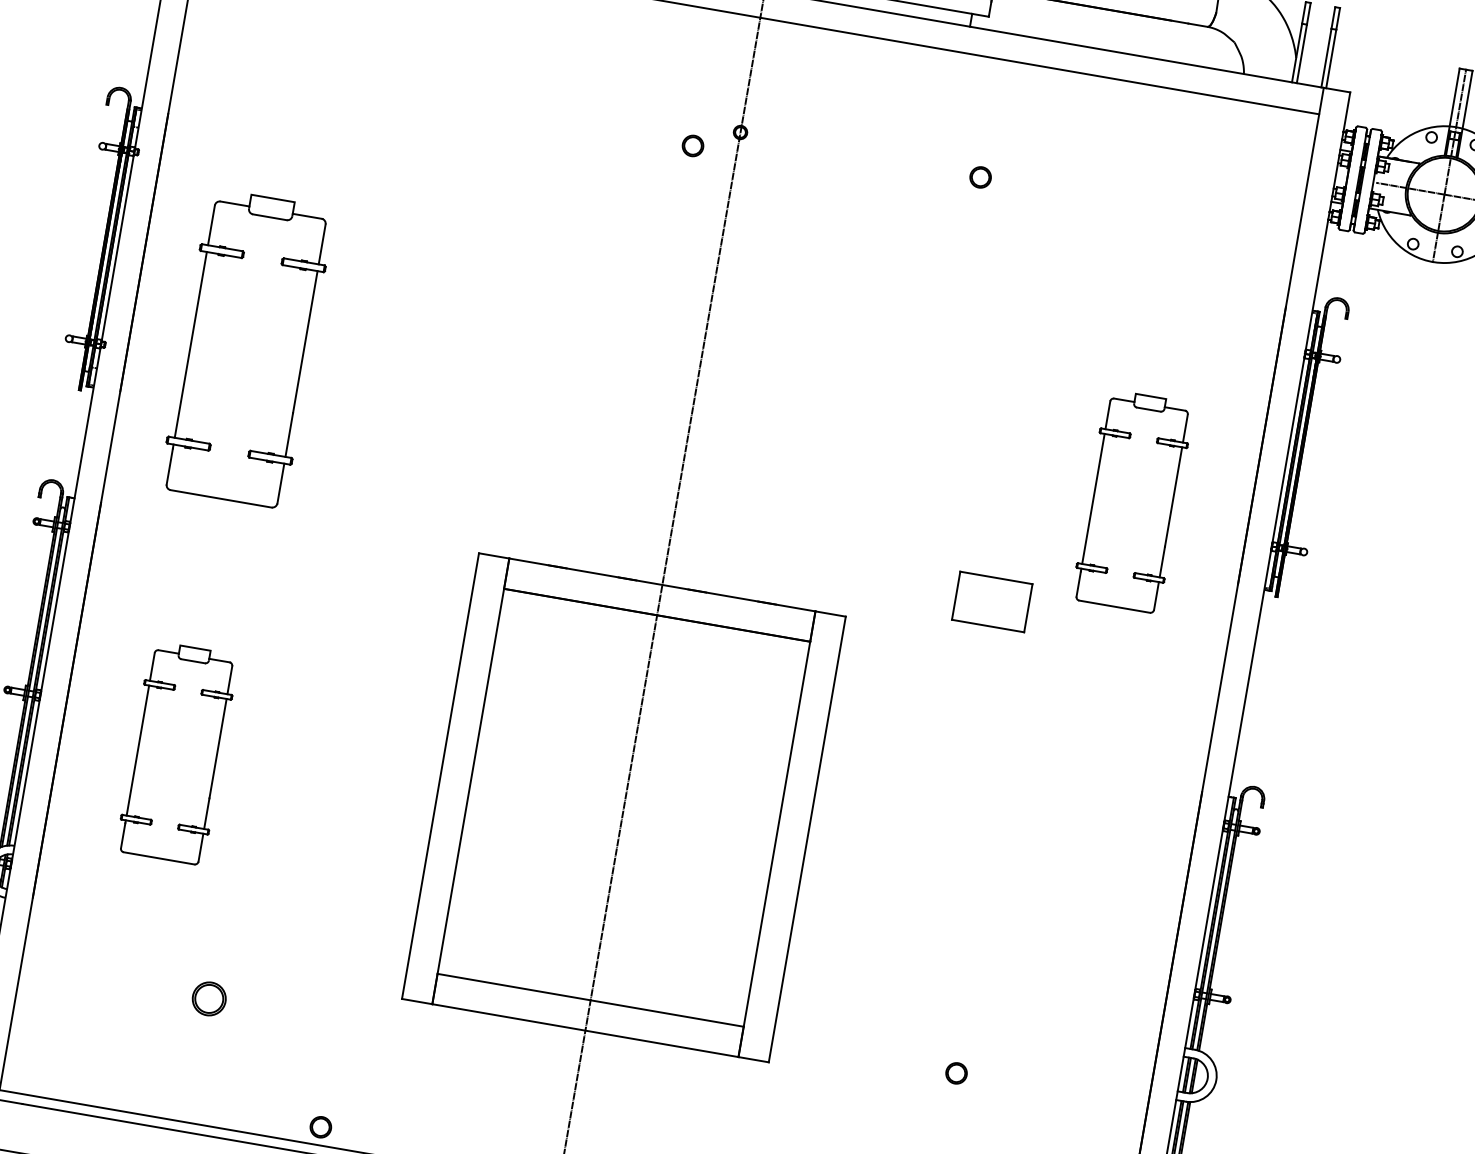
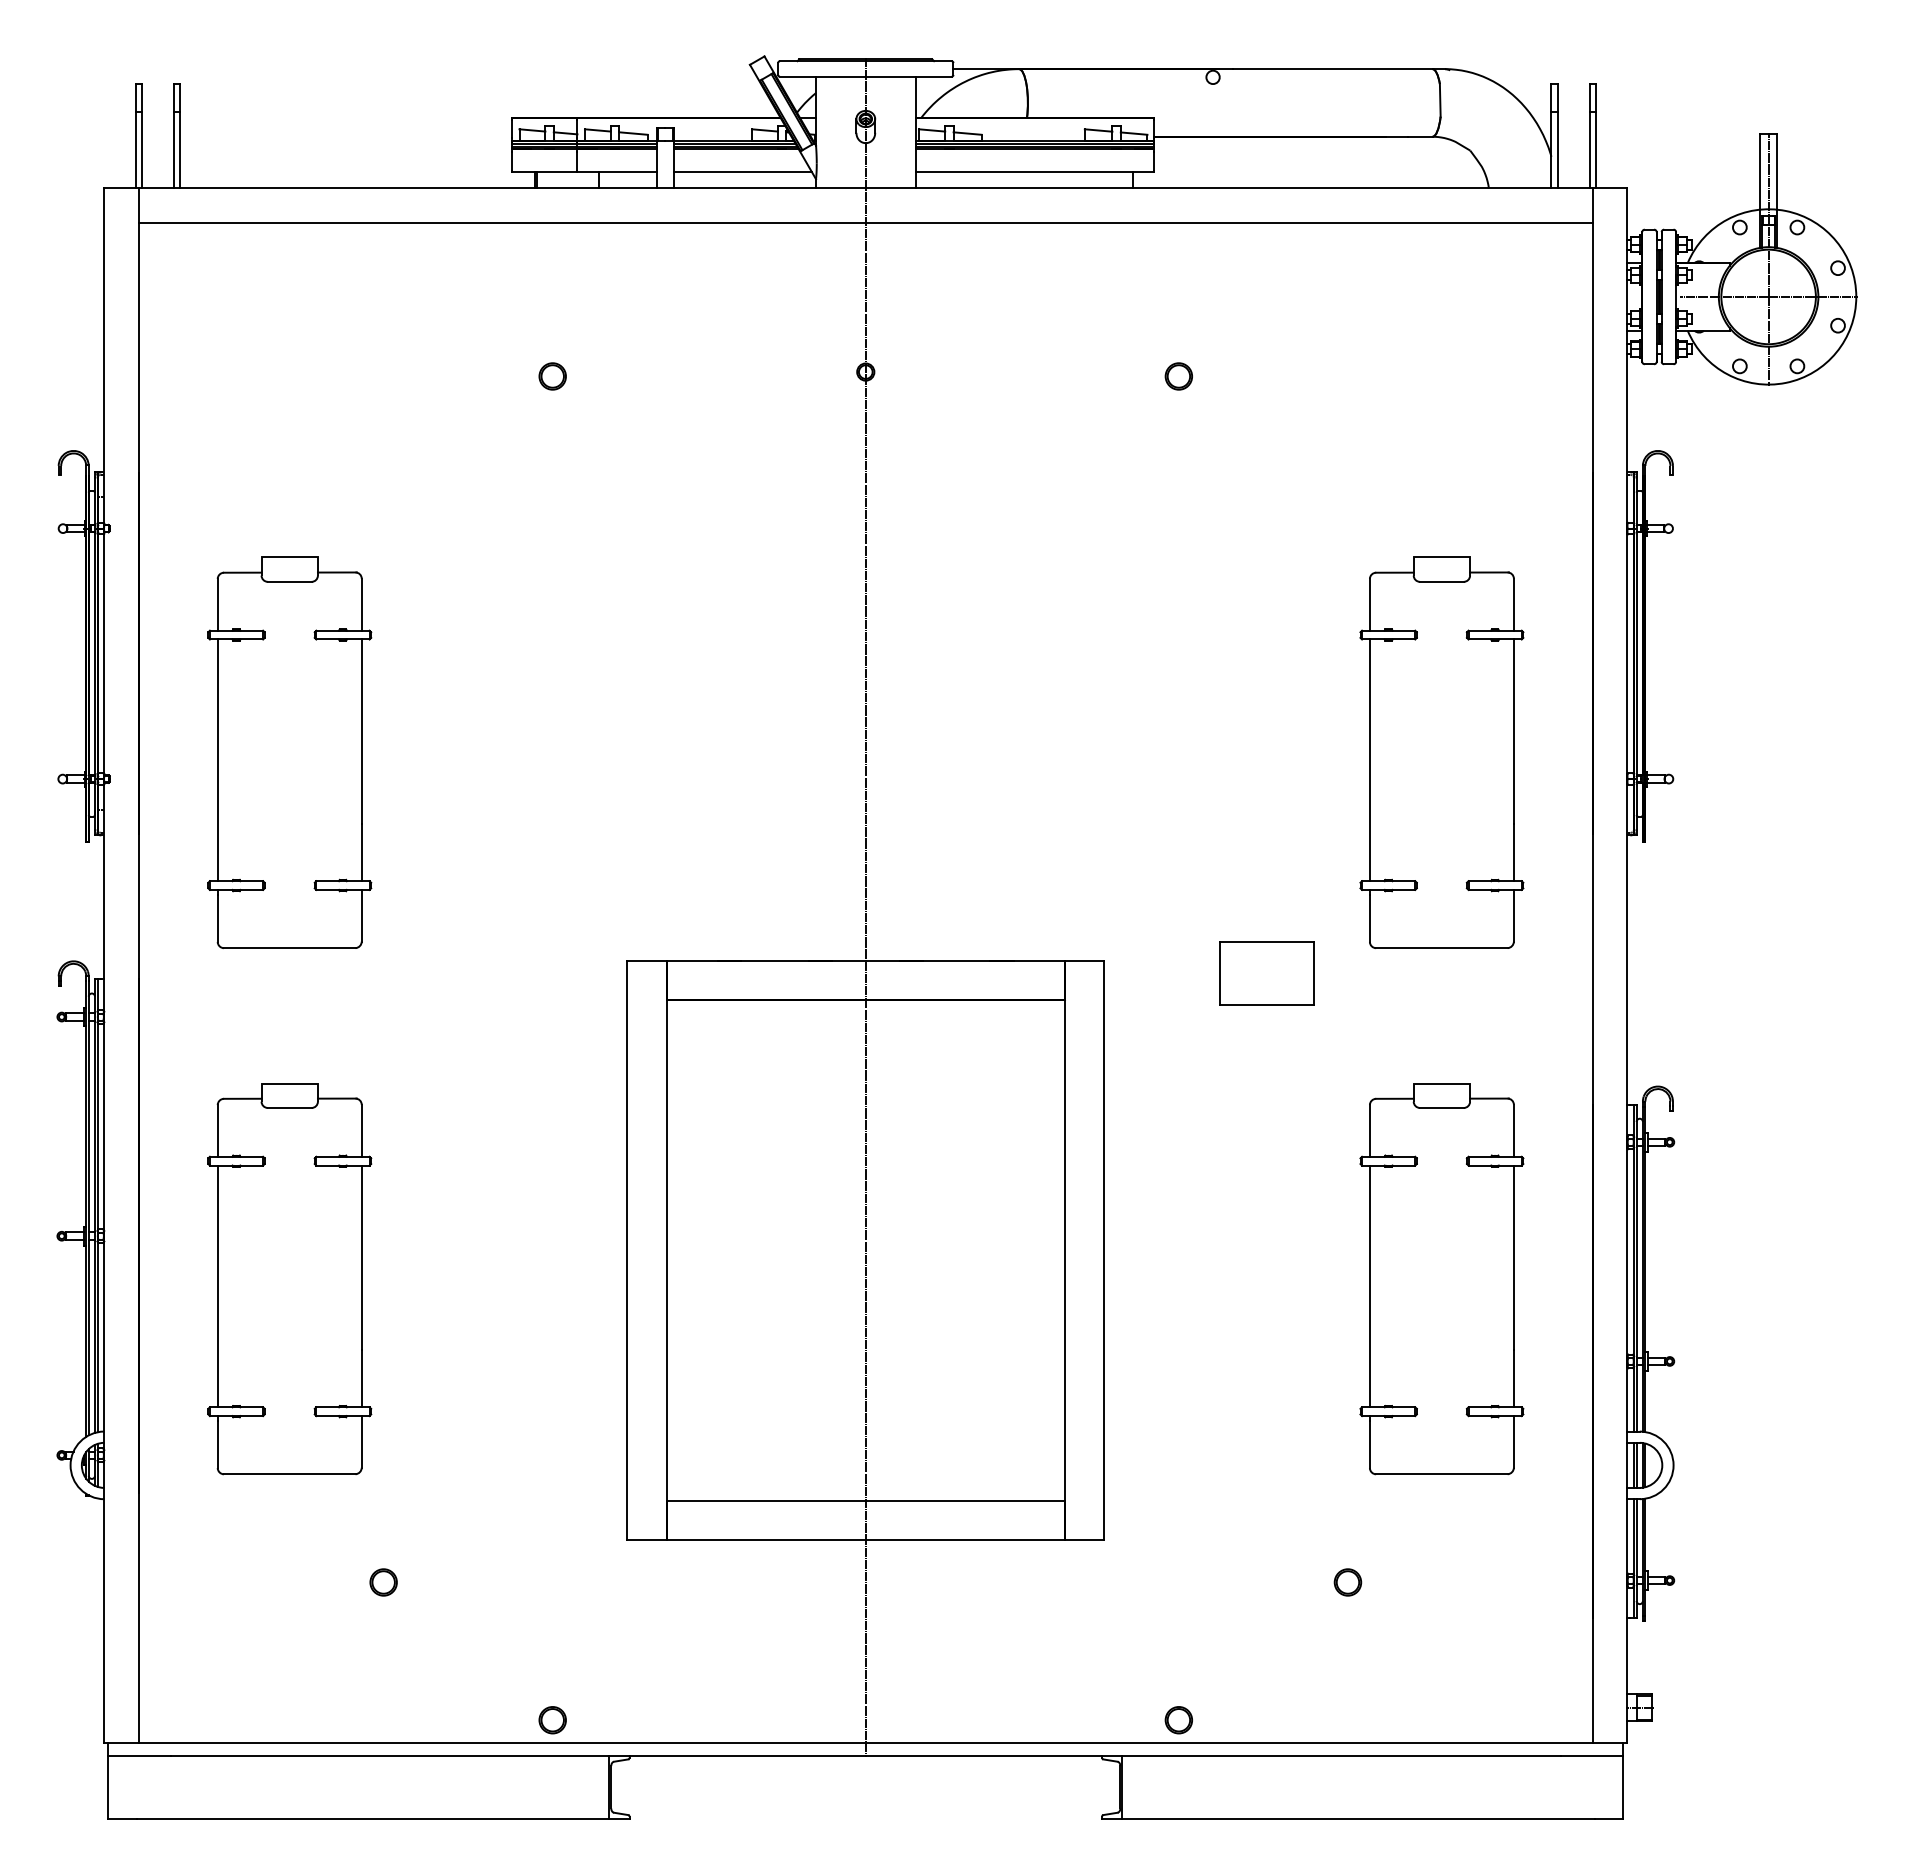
part: (692, 145) -> (552, 376), moved
part: (1132, 501) -> (1441, 752), size x1.43
part: (991, 602) -> (1266, 973), moved
part: (177, 753) -> (289, 1279), size x1.43
part: (1062, 906) -> (1441, 1279), added
part: (209, 998) -> (383, 1582), size x0.62
part: (956, 1073) -> (1347, 1582), moved

